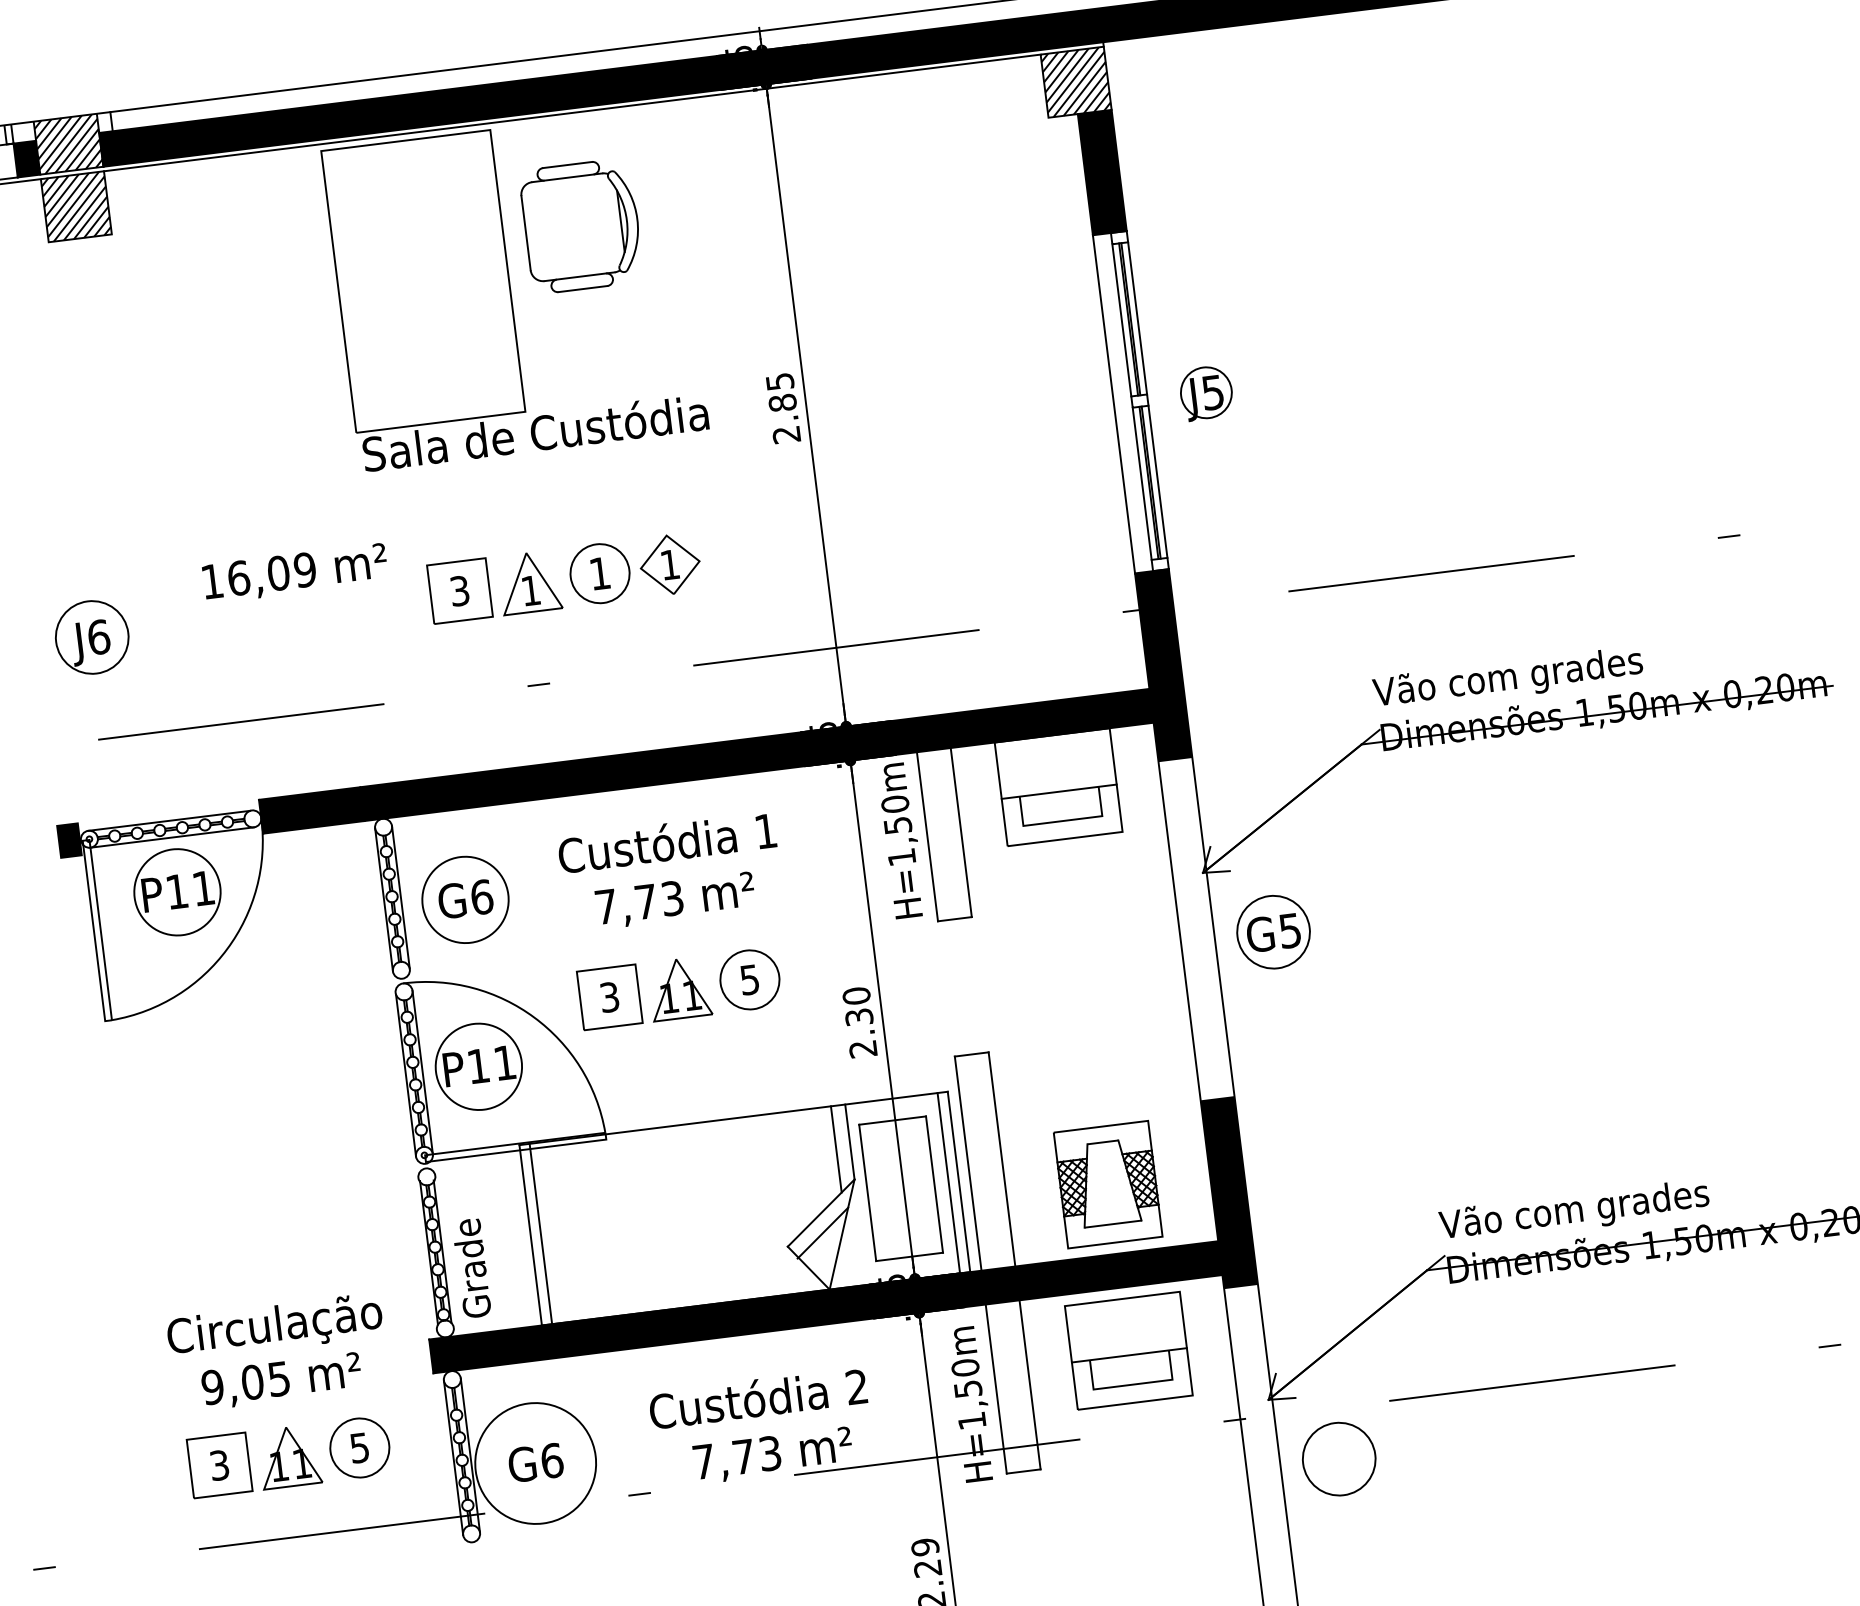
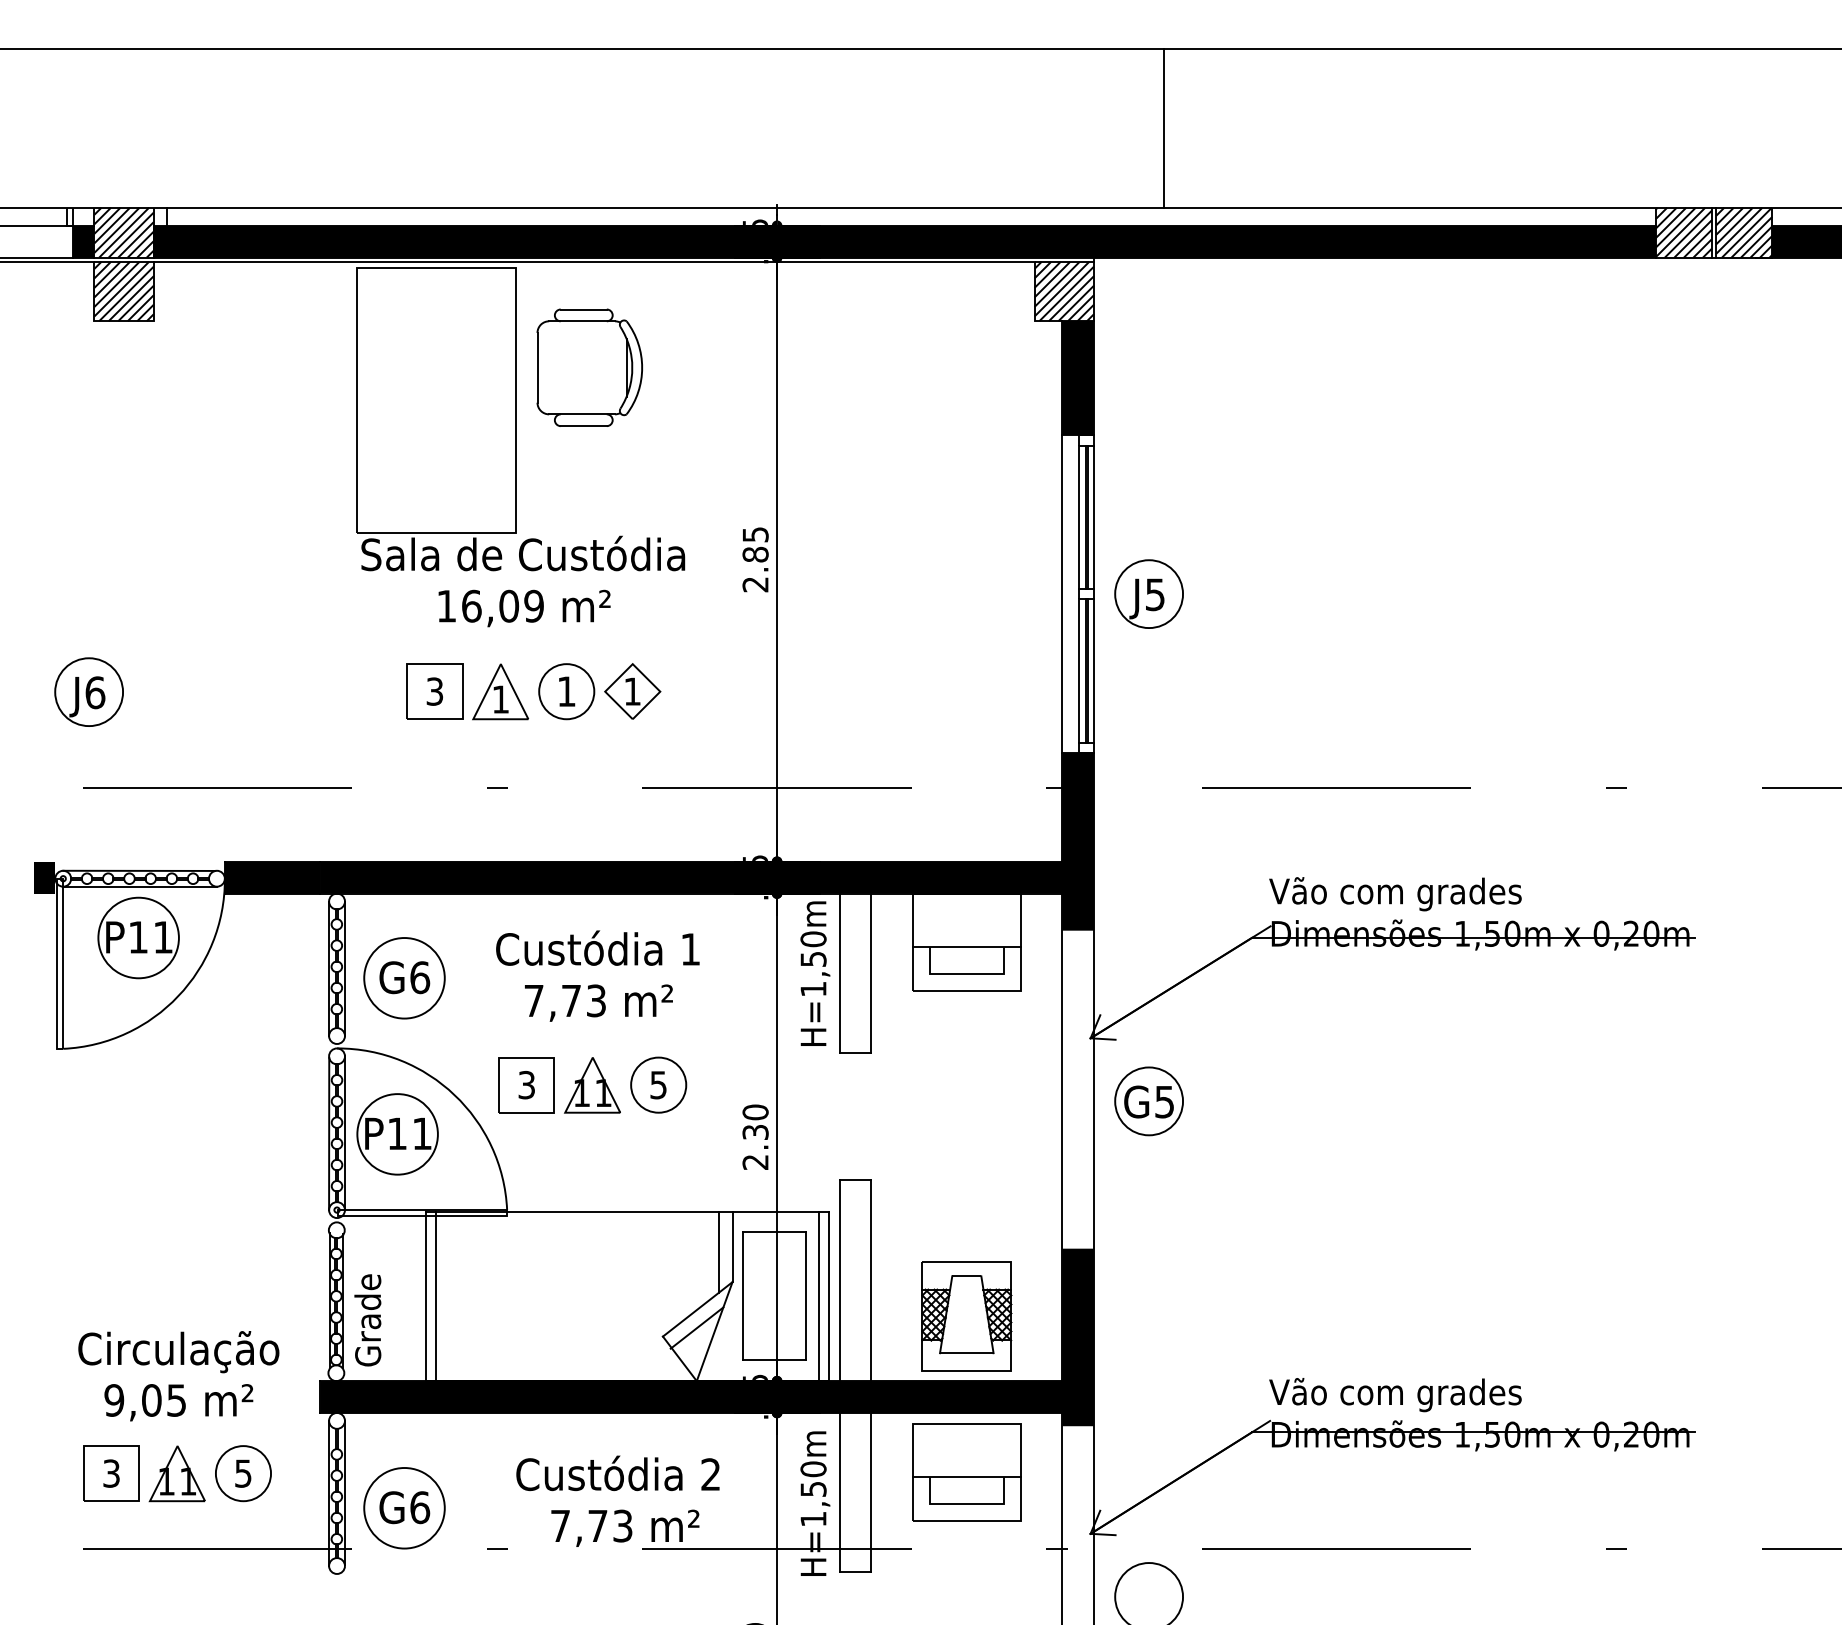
circle: (1206, 393) -> (1149, 594), size x1.43
text: (295, 573) -> (524, 608), moved
circle: (535, 1463) -> (404, 1508), size x0.71

